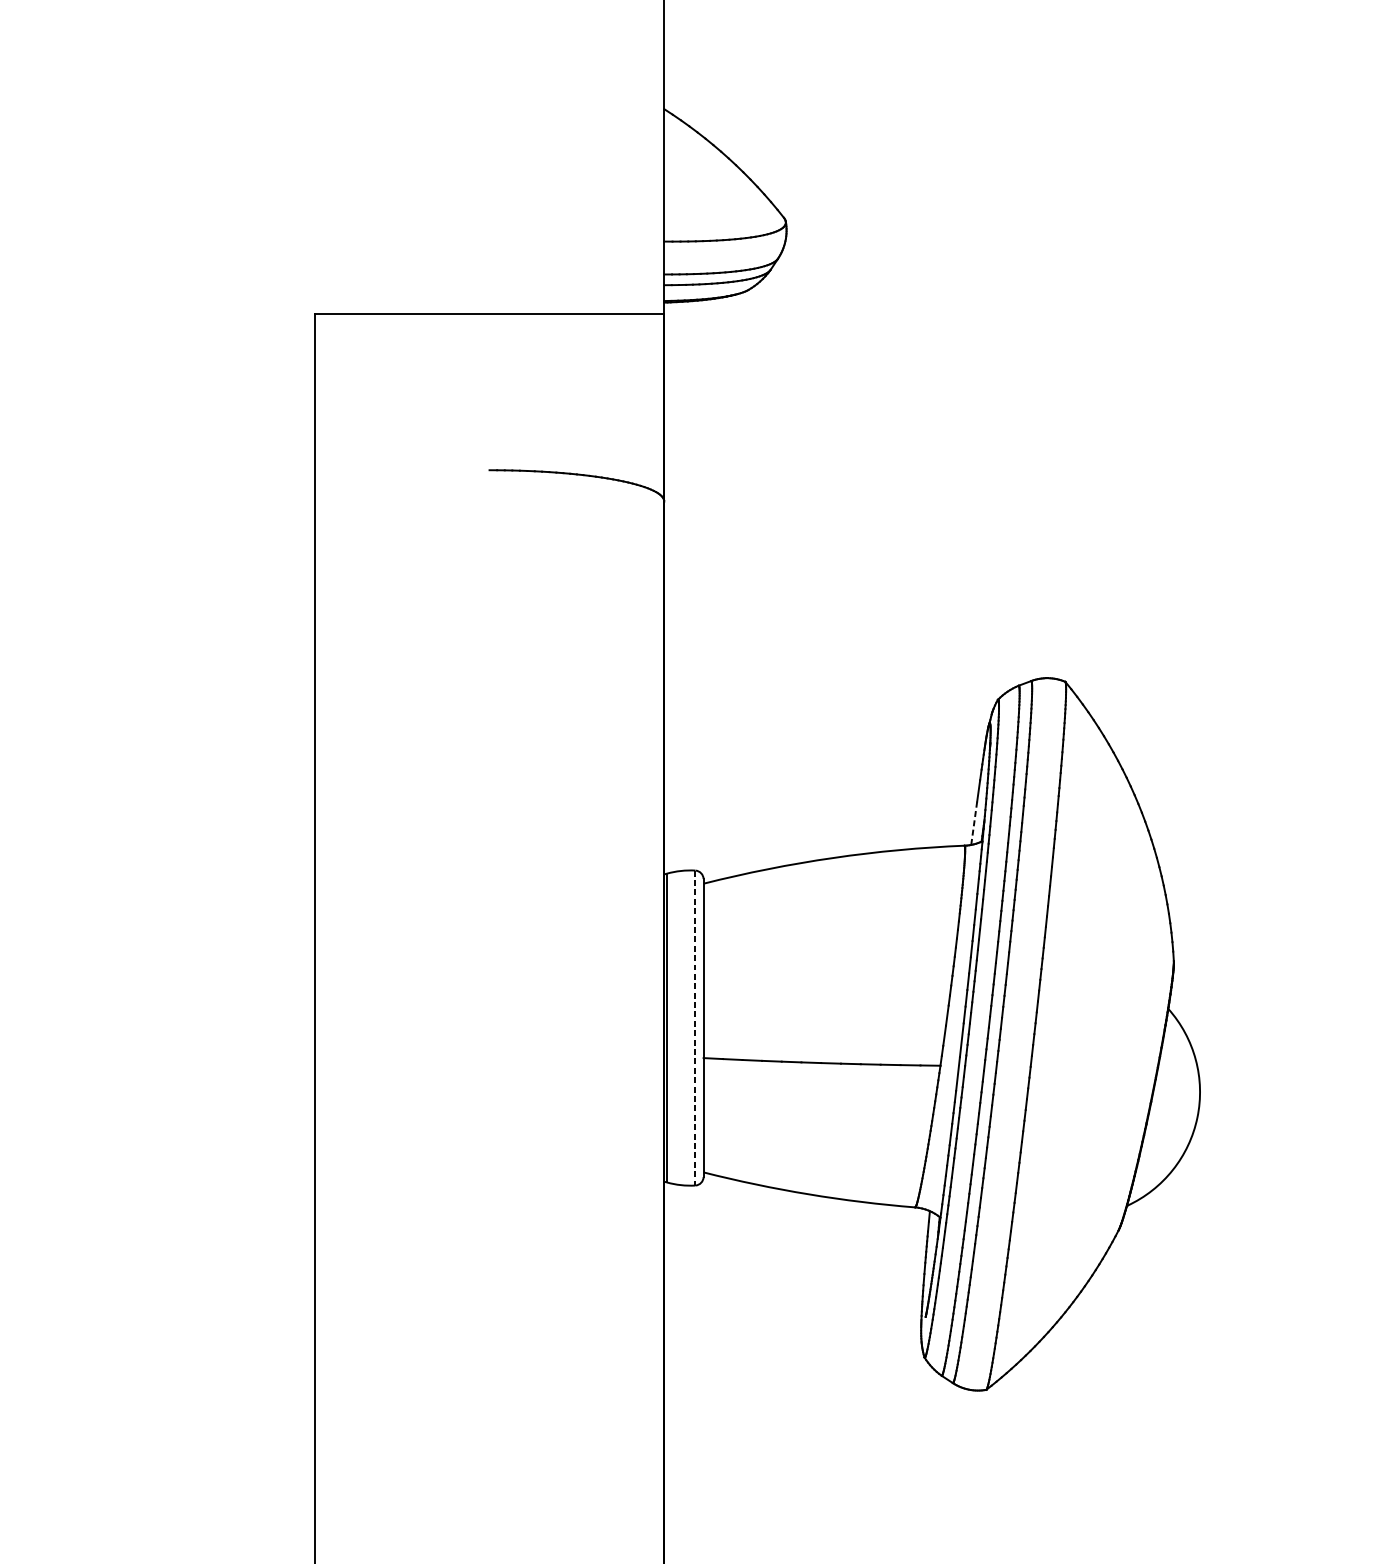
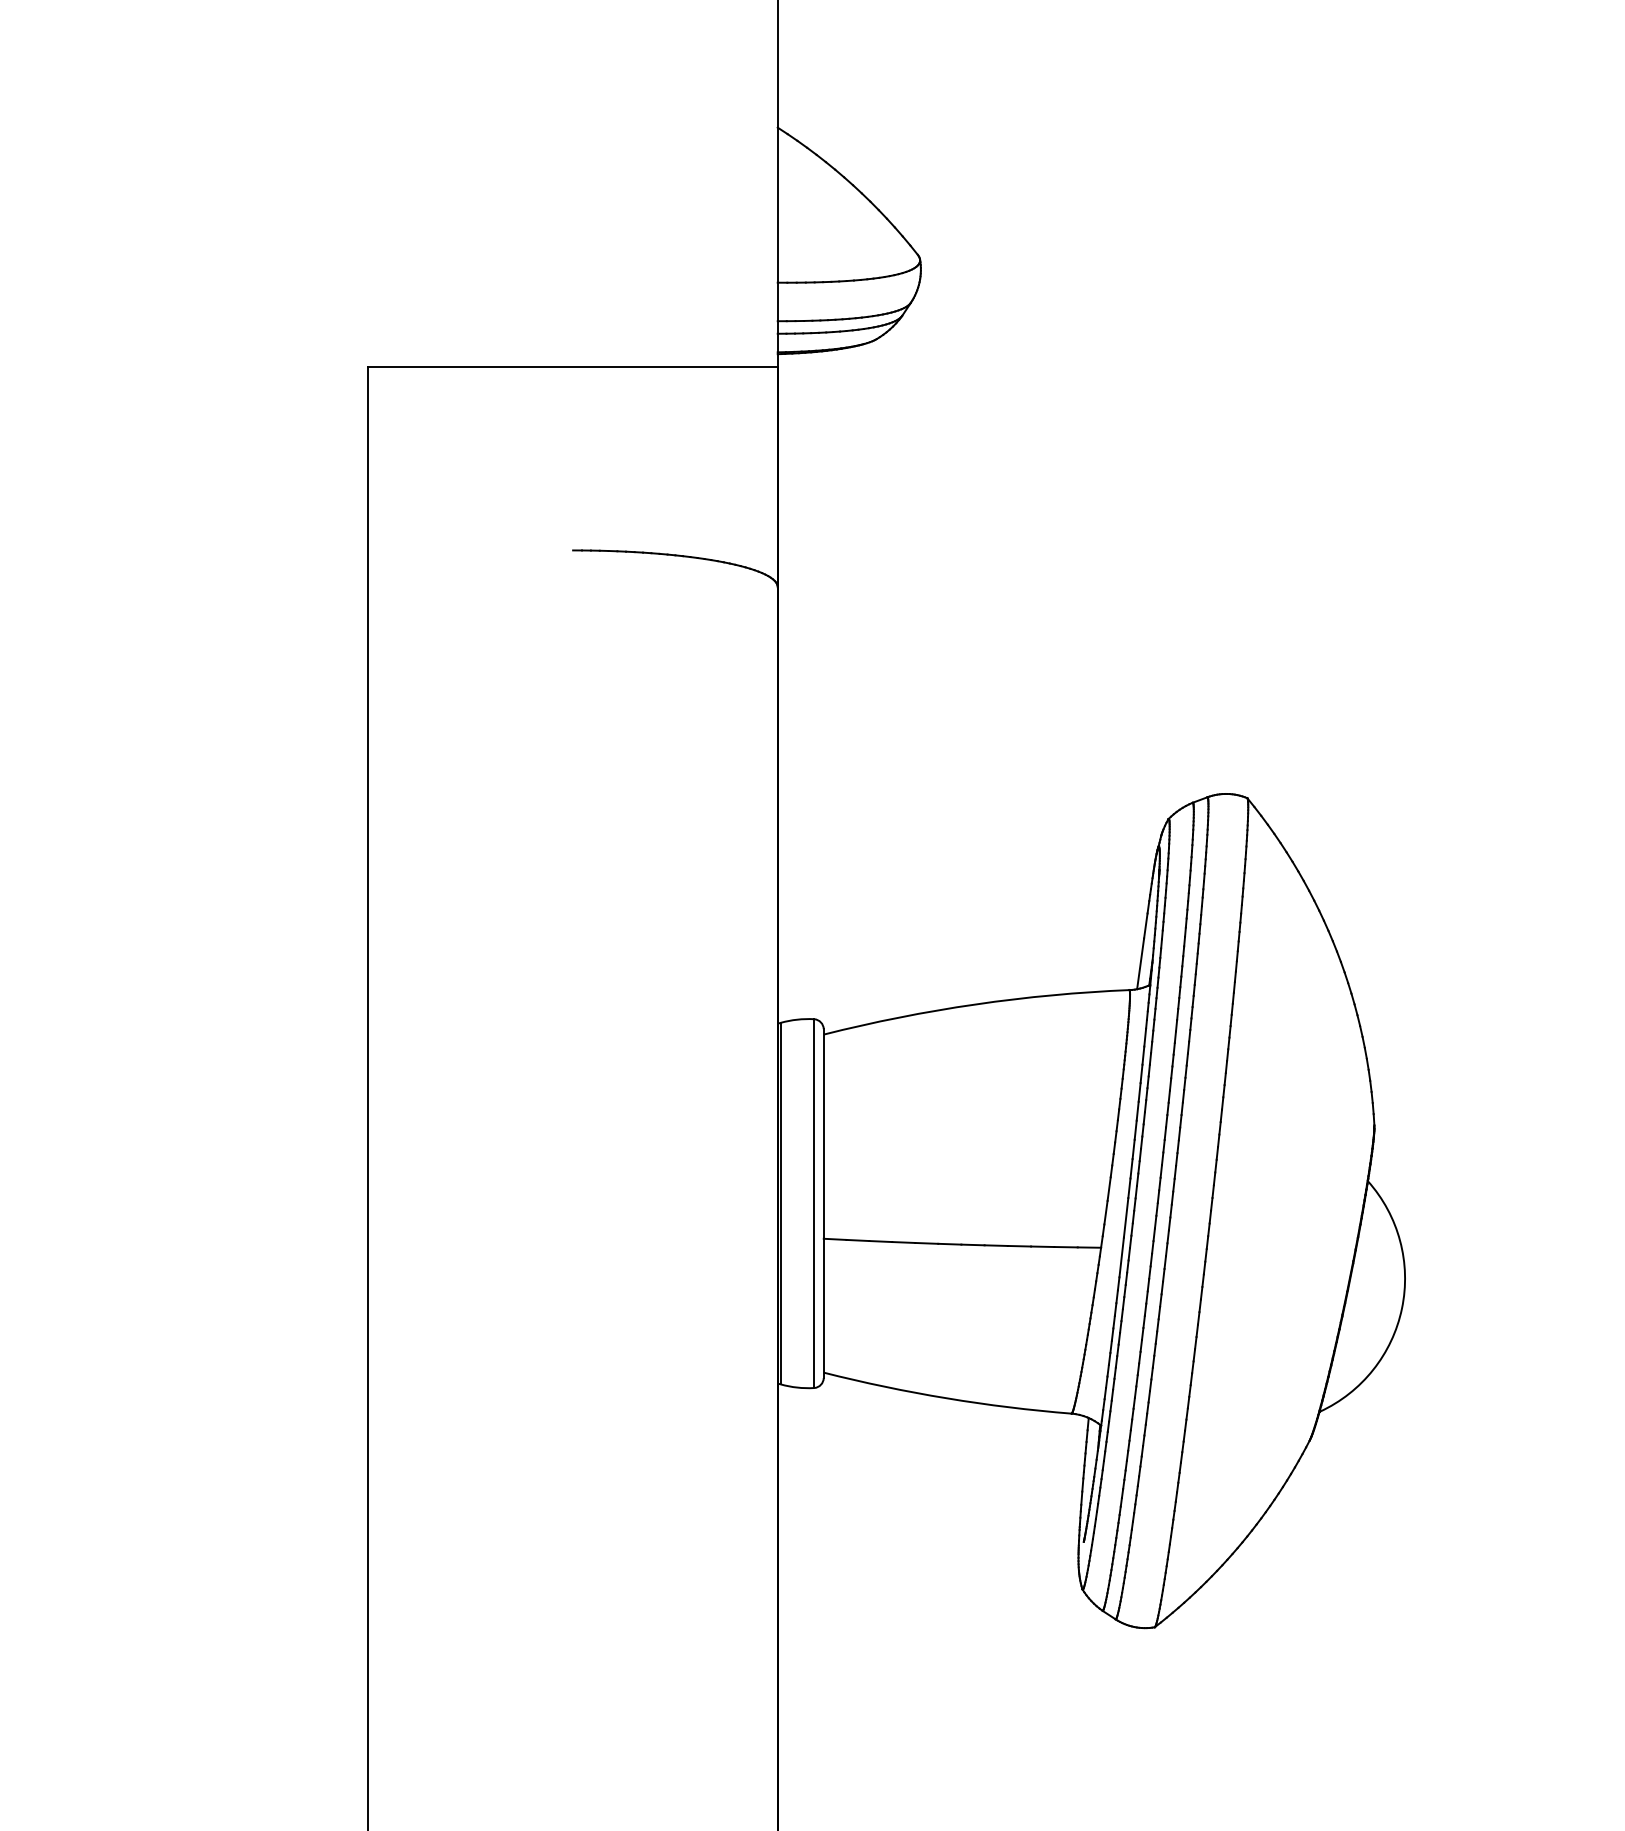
line: (974, 822) -> (1140, 963), dashed -> solid
line: (695, 1028) -> (814, 1204), dashed -> solid

